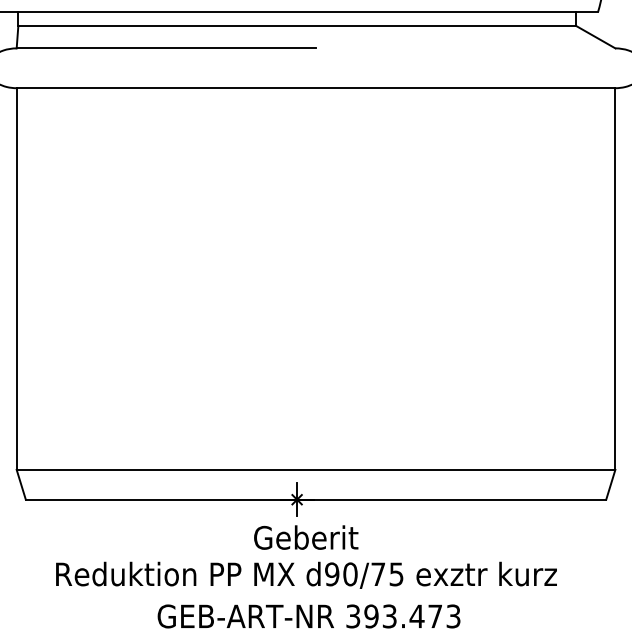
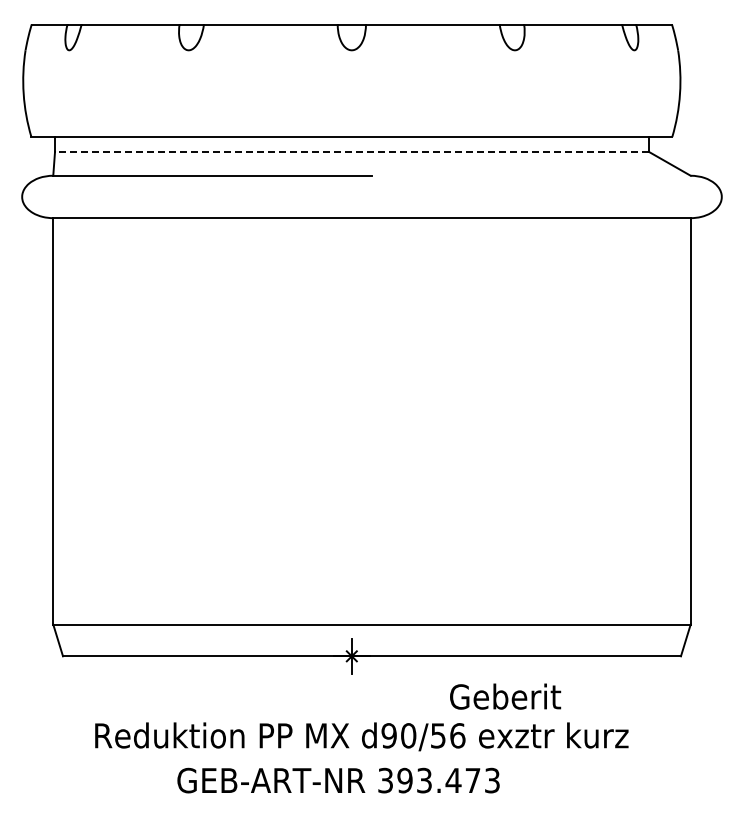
line: (296, 25) -> (351, 151), solid -> dashed
text: (306, 537) -> (505, 696), moved
text: (387, 574) -> (448, 735), d90/75 -> d90/56
text: (309, 616) -> (338, 780), moved

